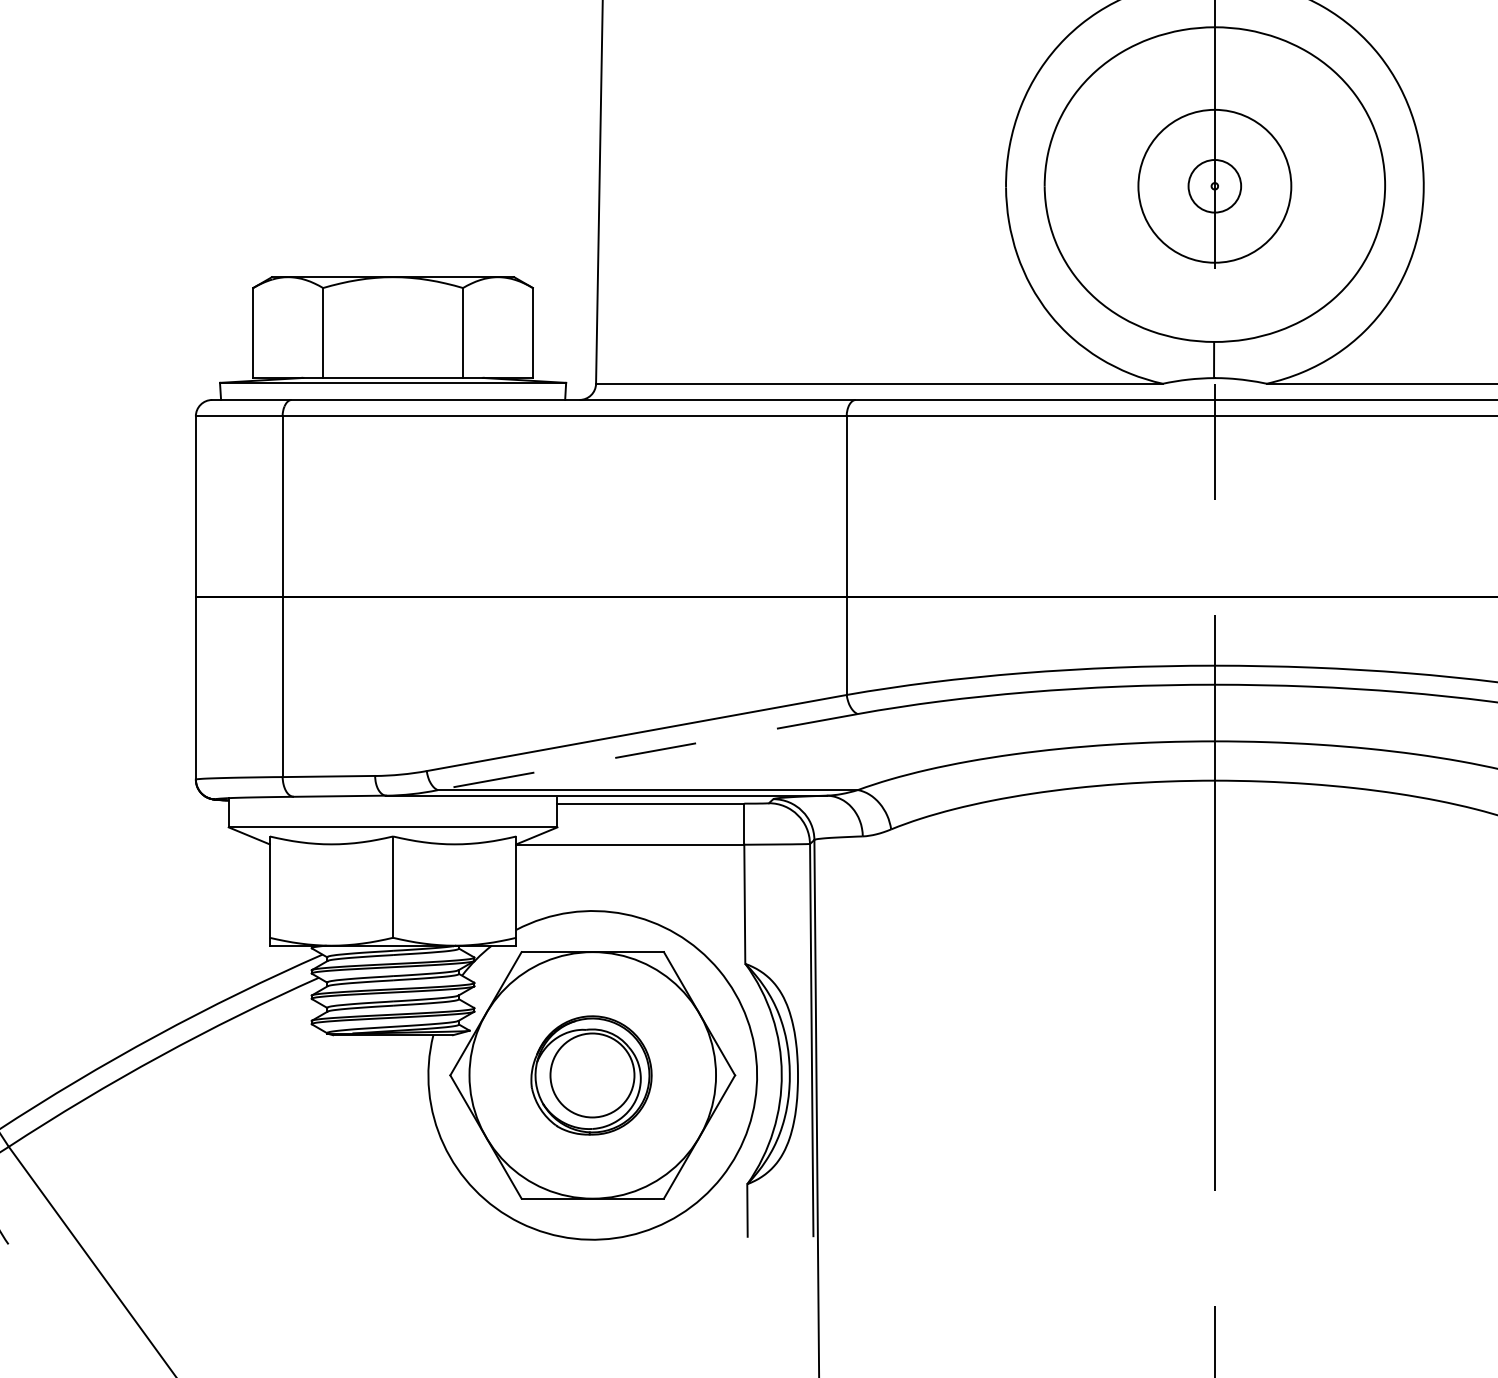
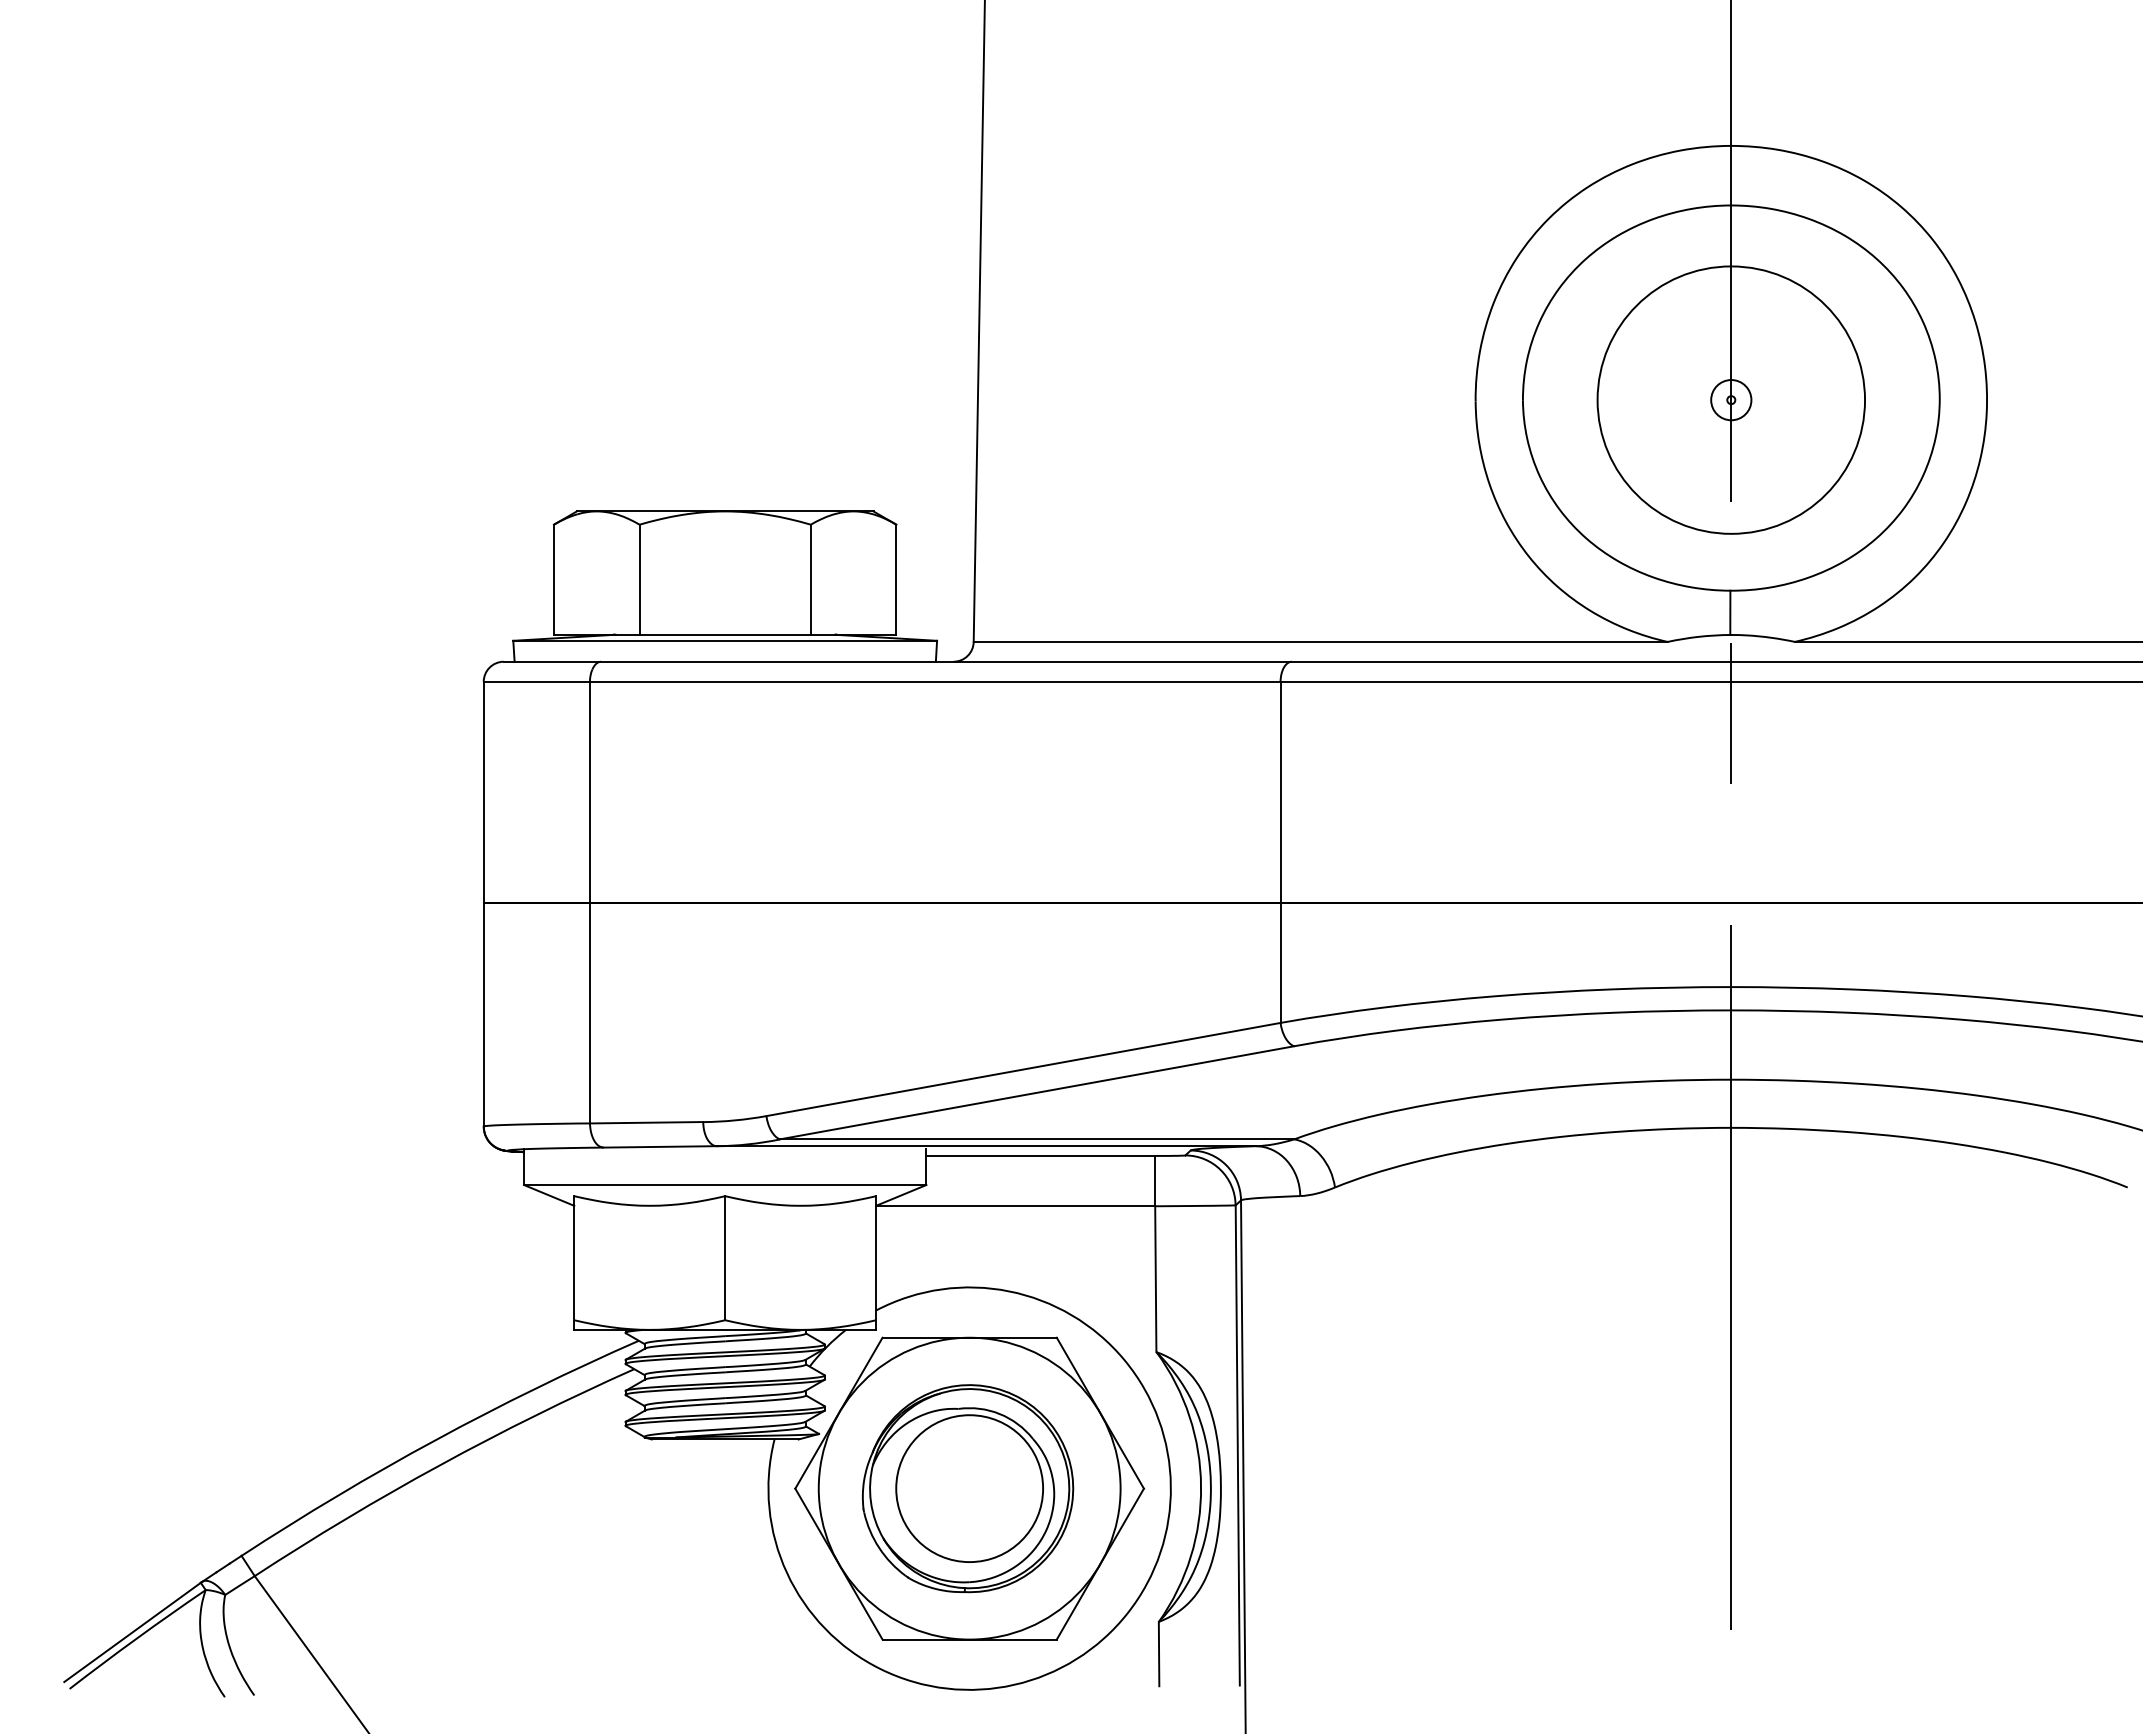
circle: (1215, 185) -> (1731, 399), size x1.43
circle: (1215, 186) -> (1731, 400), size x0.62
line: (647, 751) -> (1036, 1092), dashed -> solid
part: (591, 1075) -> (968, 1488), size x1.43

